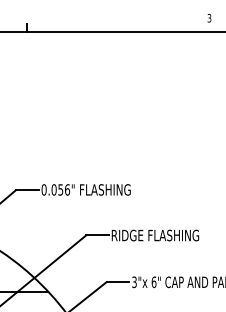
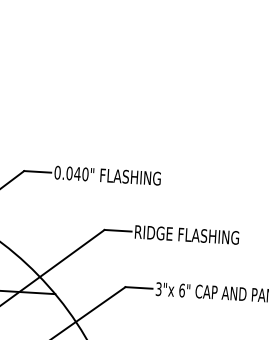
text: (64, 189) -> (81, 173), 0.056" -> 0.040"

